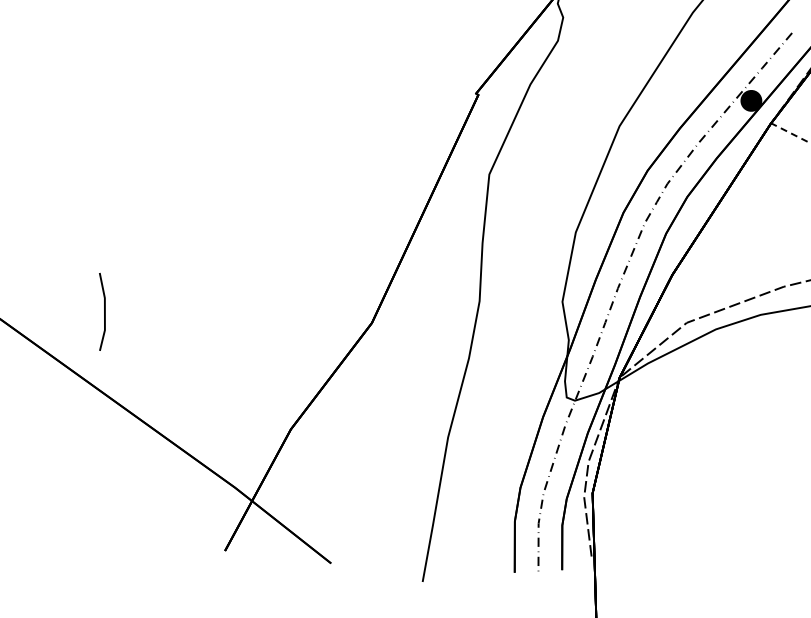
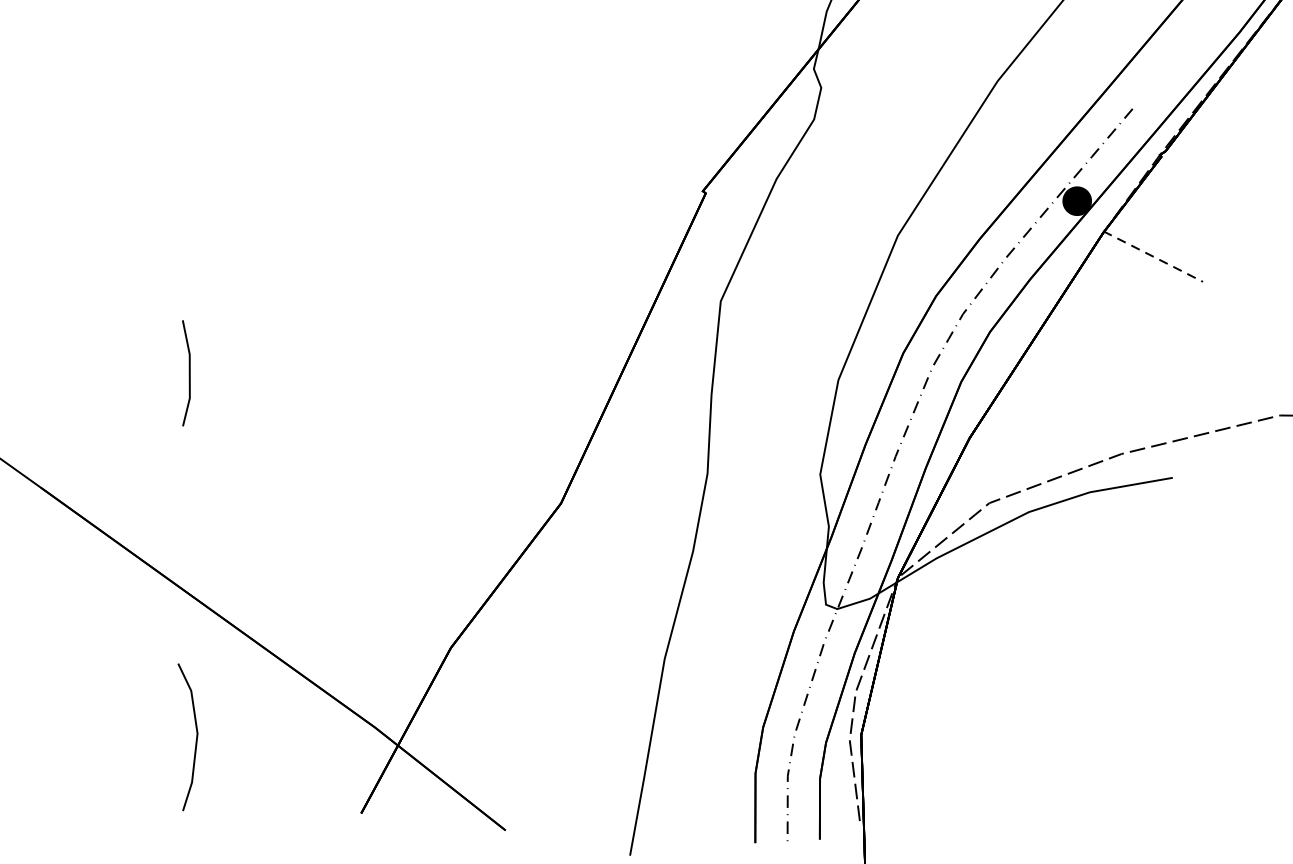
line: (103, 312) -> (188, 373), moved
line: (103, 497) -> (195, 740), added

